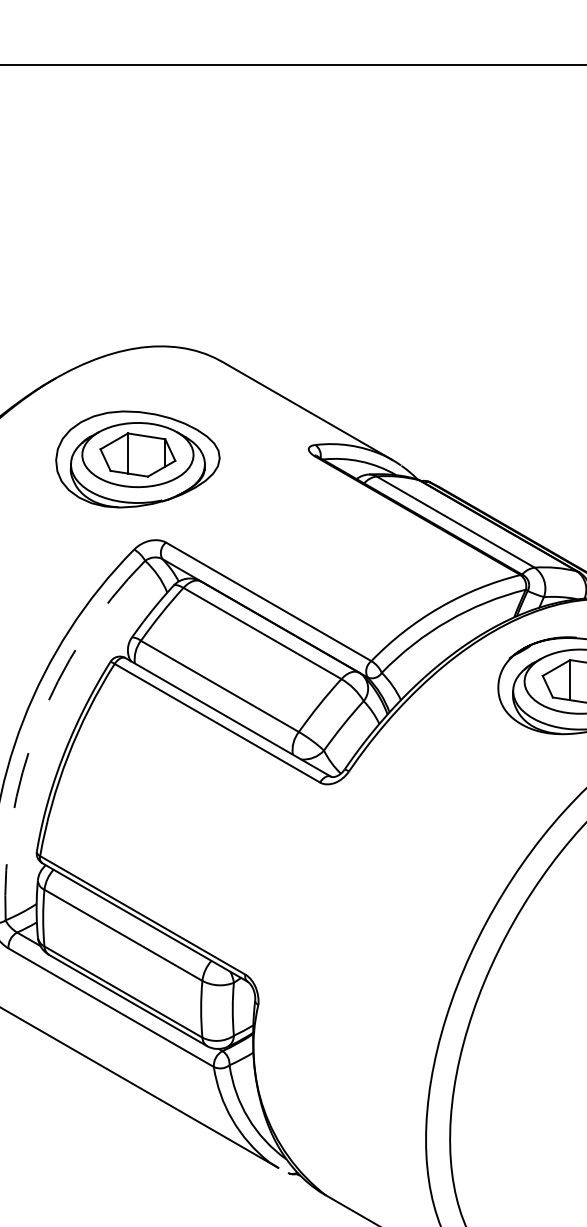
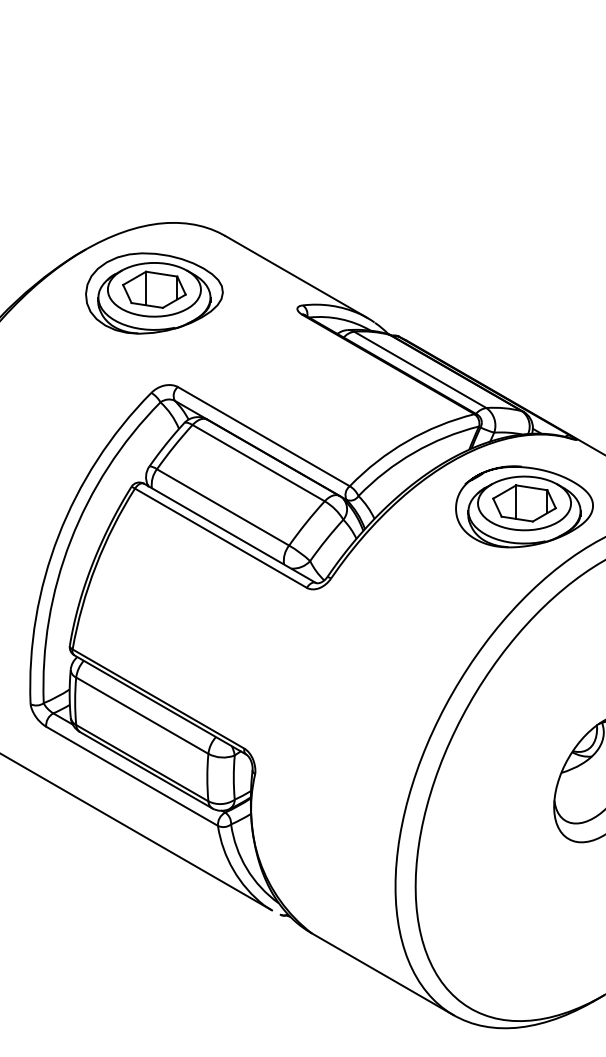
part: (138, 459) -> (154, 293), moved
arc: (37, 725) -> (70, 540), dashed -> solid

